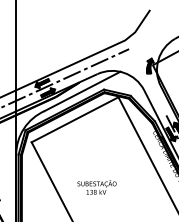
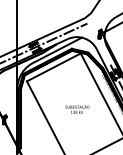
text: (97, 187) -> (77, 109), moved

